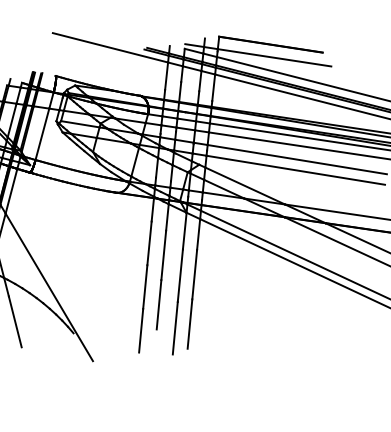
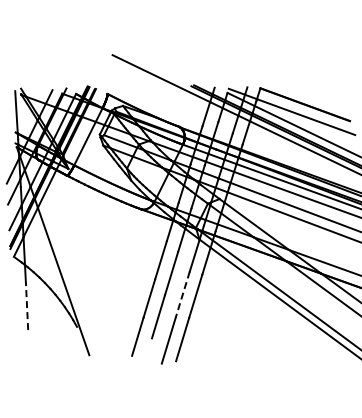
line: (180, 276) -> (182, 295), solid -> dashed
line: (15, 322) -> (27, 306), solid -> dashed

